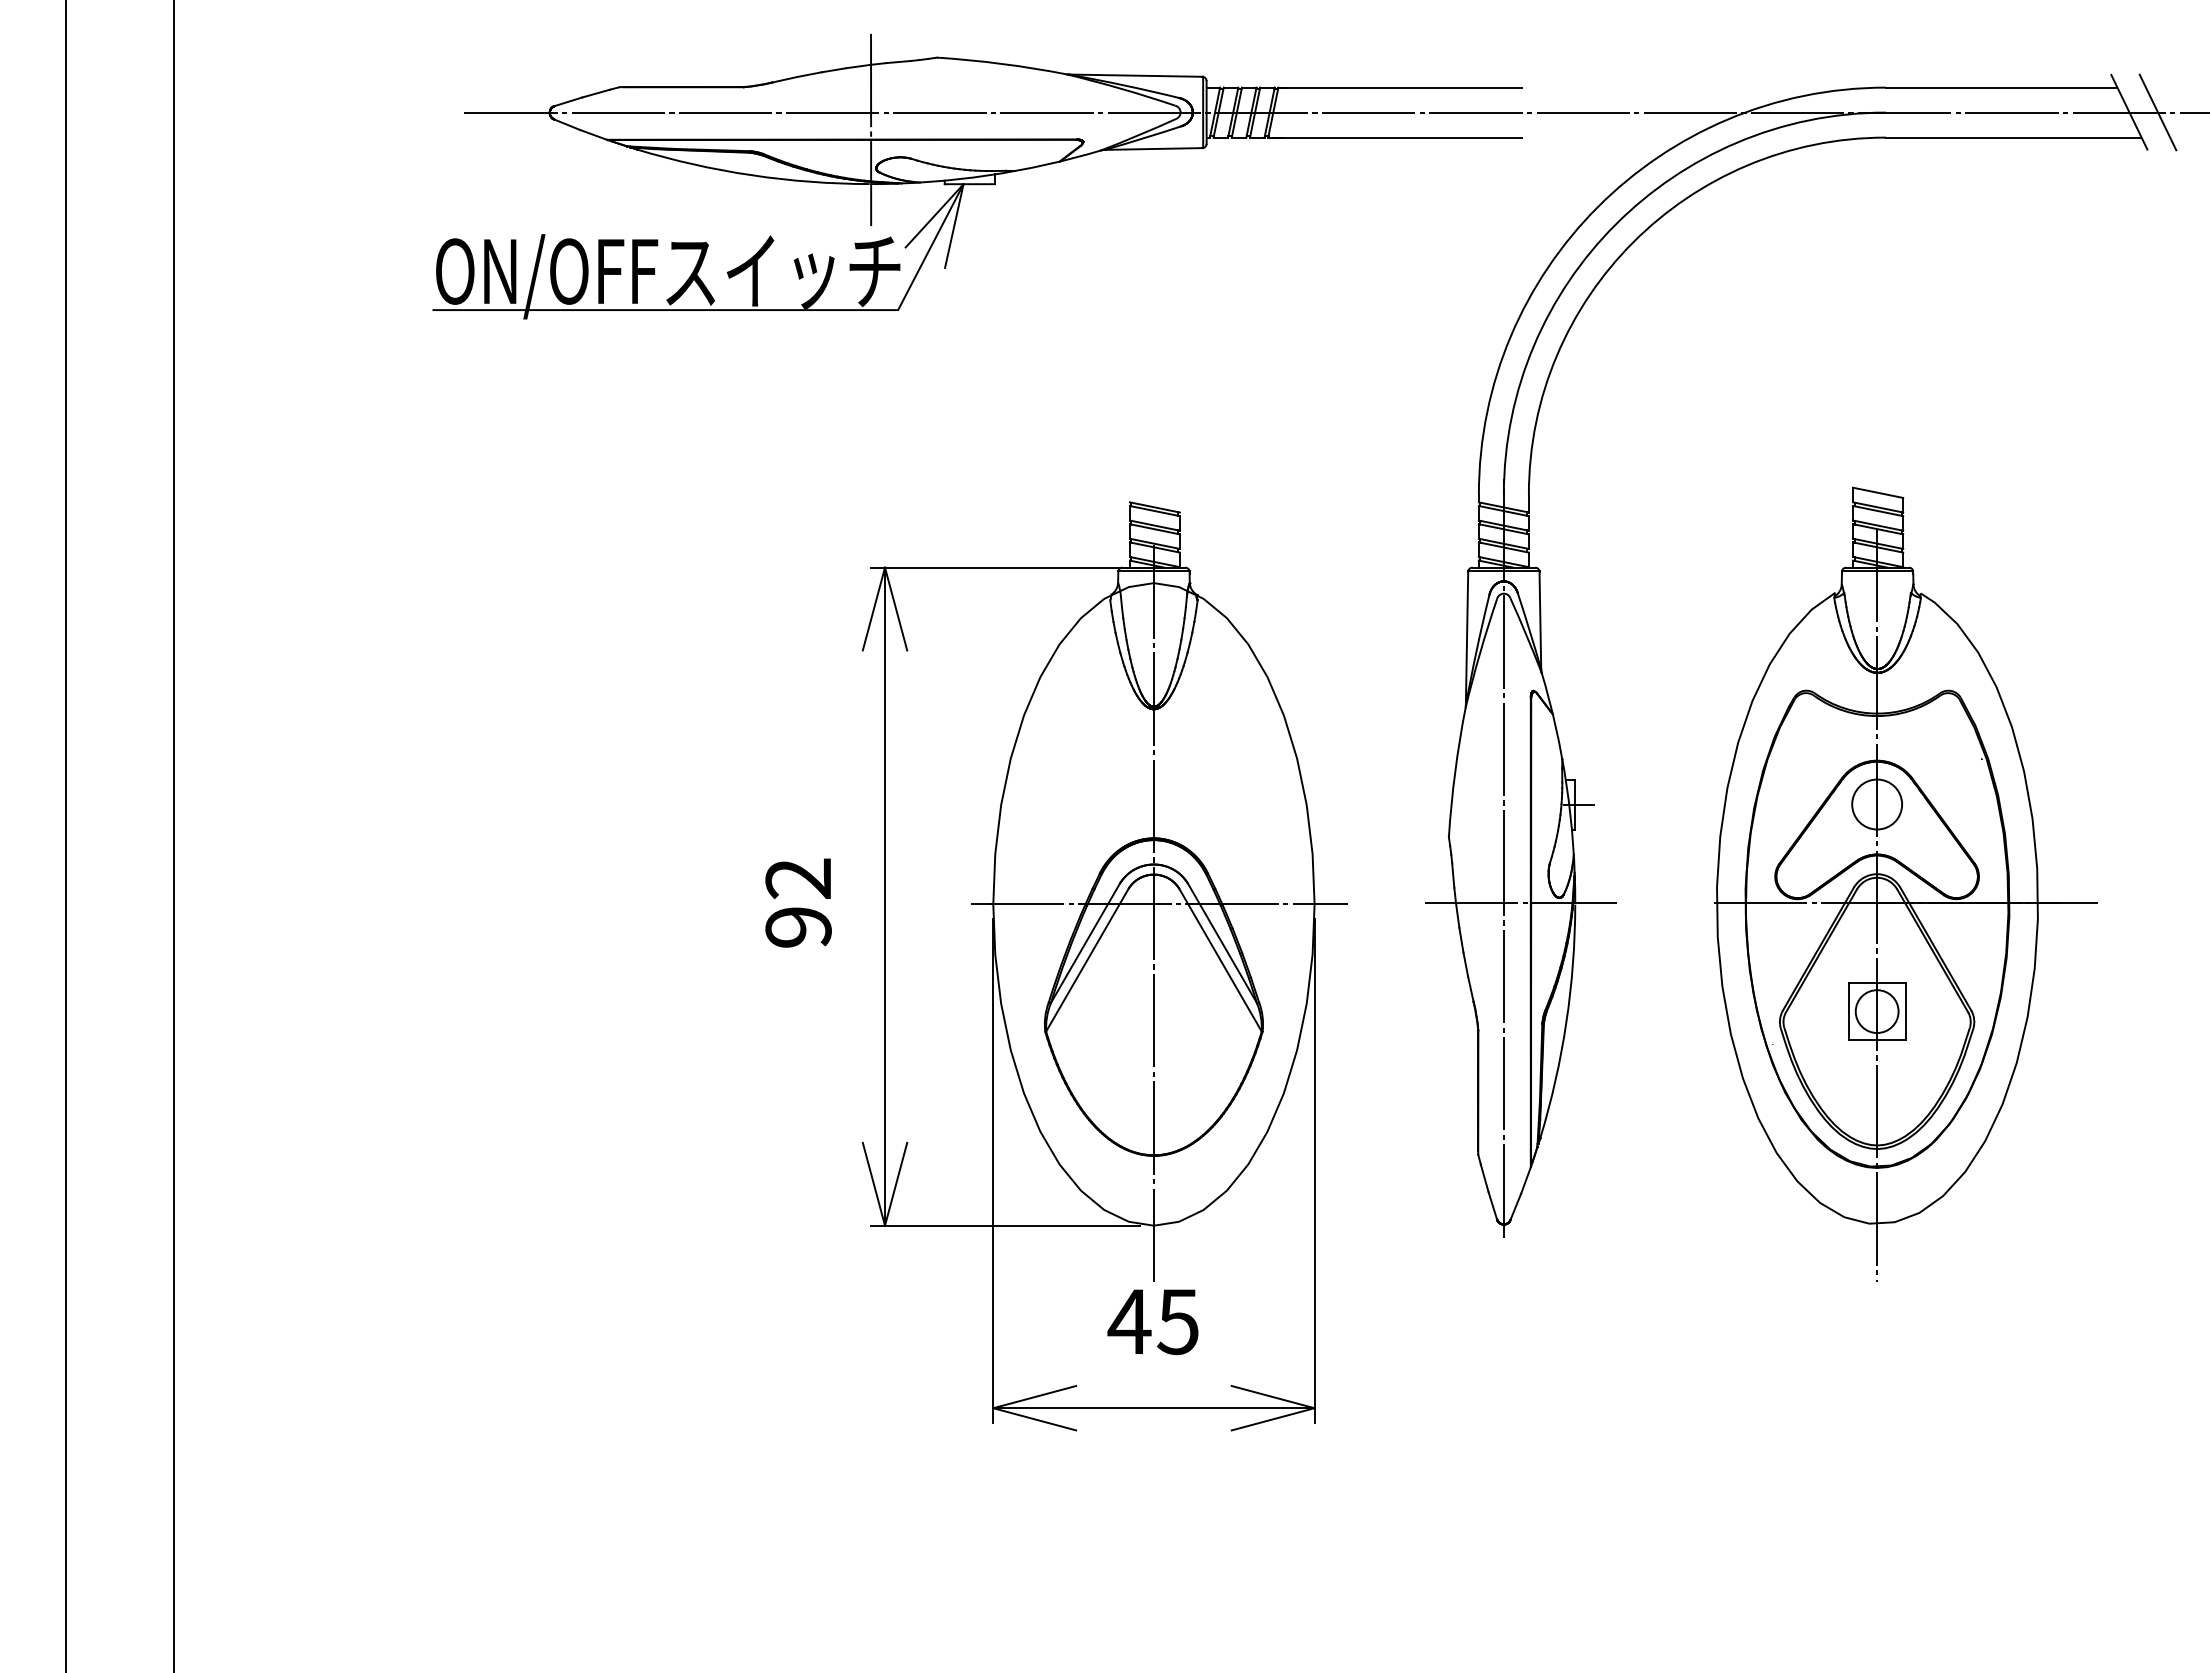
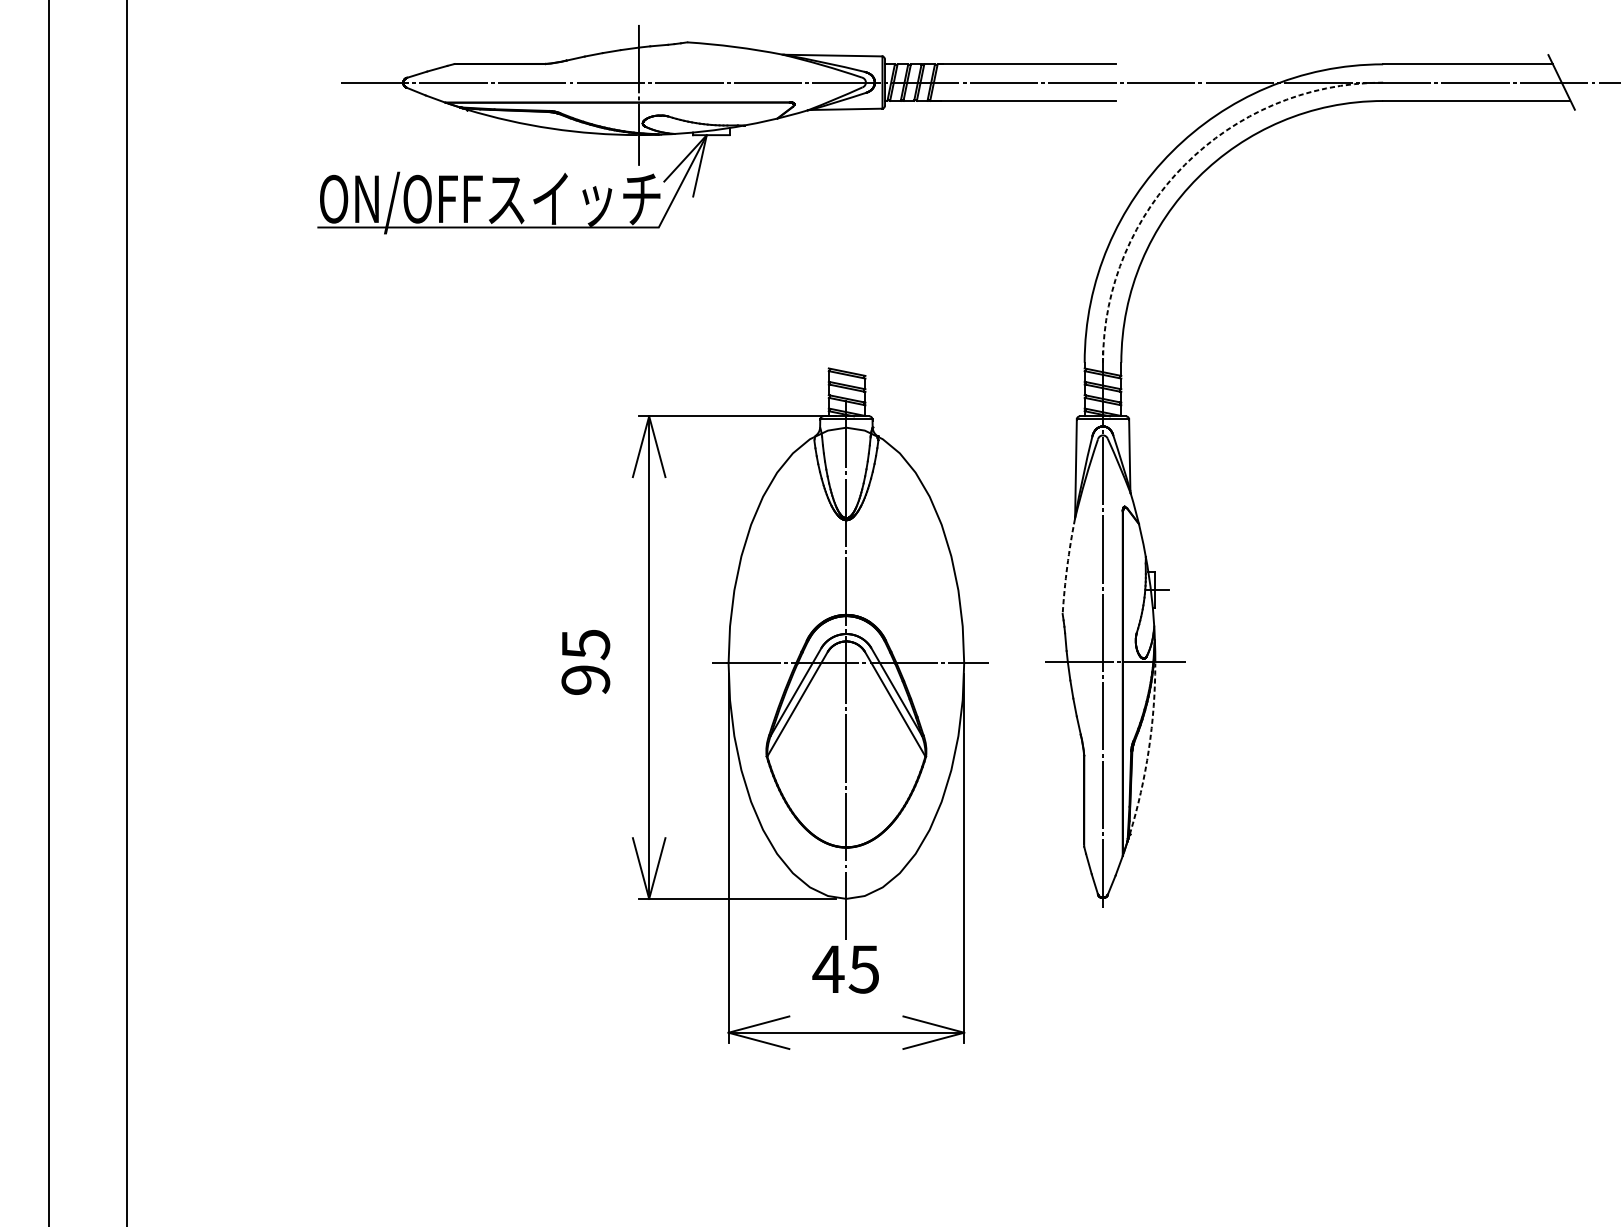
line: (2157, 112) -> (1582, 82), removed
arc: (1615, 224) -> (1184, 164), solid -> dashed
arc: (1455, 772) -> (1067, 566), solid -> dashed
text: (798, 879) -> (585, 645), 92 -> 95
part: (1905, 883) -> (1397, 647), removed
arc: (1566, 1022) -> (1148, 749), solid -> dashed

